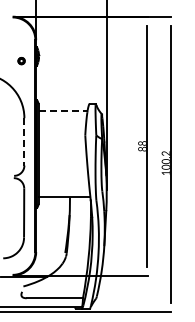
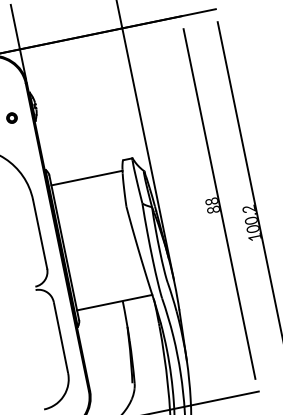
line: (63, 111) -> (87, 178), dashed -> solid
line: (24, 141) -> (40, 233), dashed -> solid

